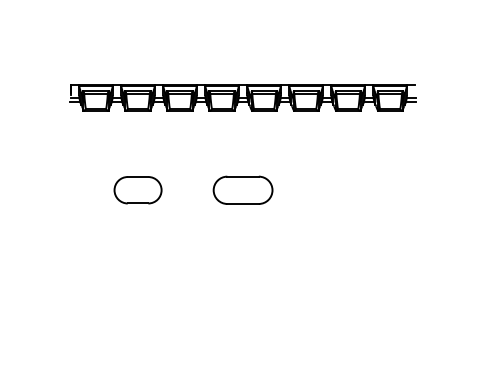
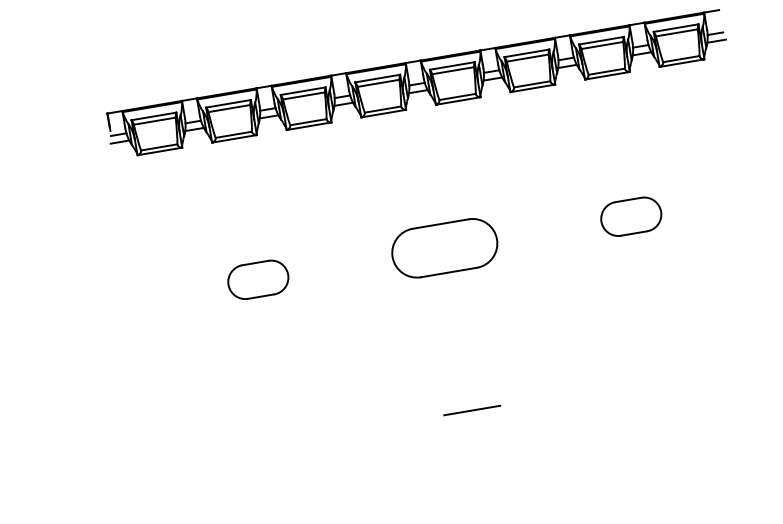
part: (137, 190) -> (257, 280), size x0.71
part: (347, 190) -> (630, 217), added
line: (242, 281) -> (471, 410), added

